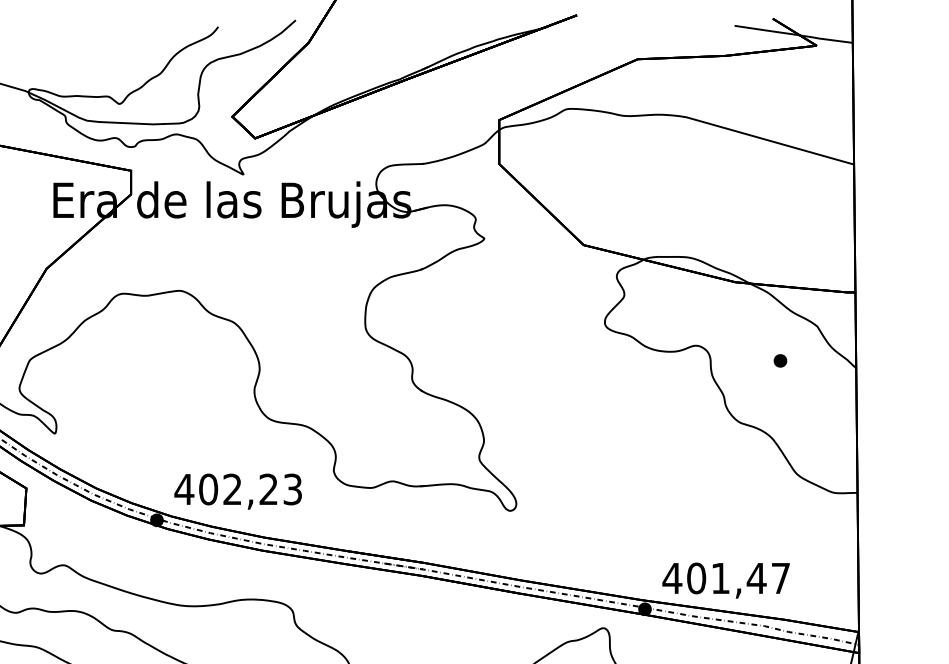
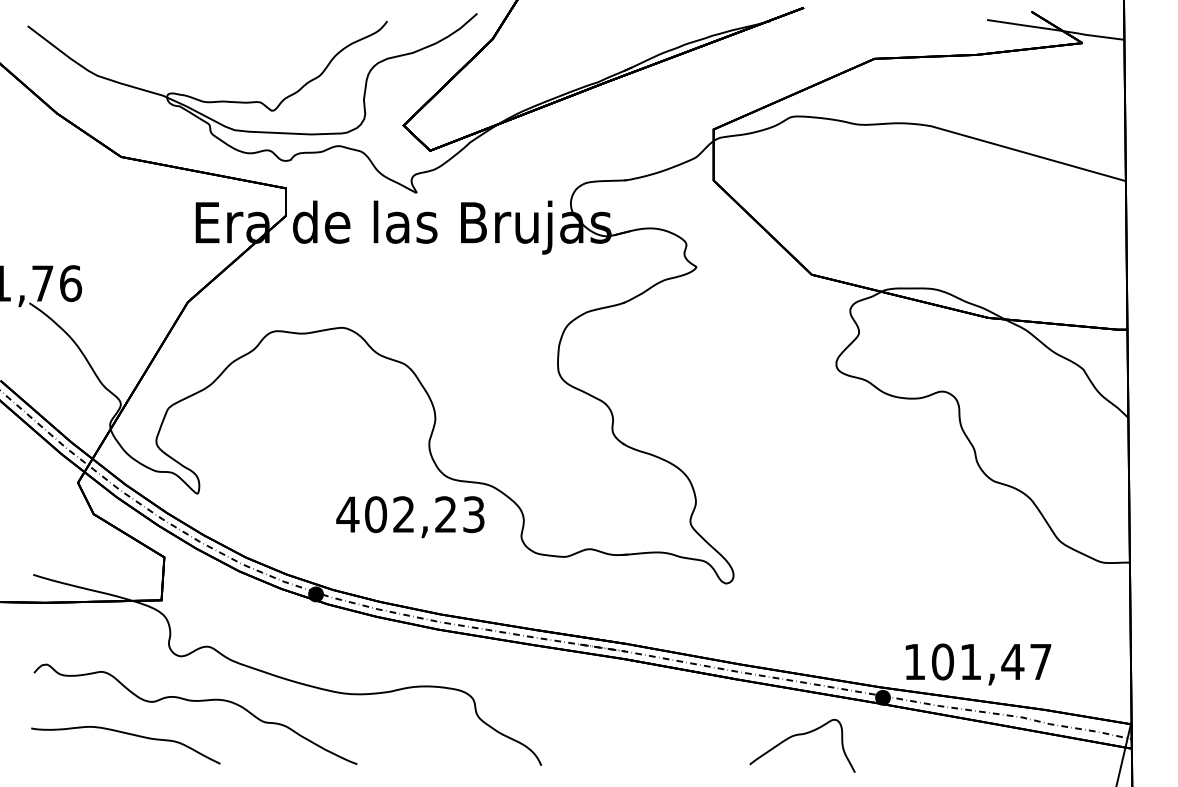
part: (780, 361) -> (1040, 409), removed
text: (238, 491) -> (410, 517), moved
text: (672, 578) -> (914, 661), 401,47 -> 101,47

